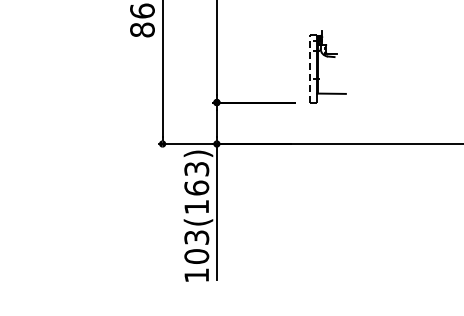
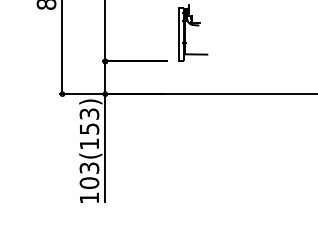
line: (309, 68) -> (178, 34), dashed -> solid
text: (196, 187) -> (89, 128), 103(163) -> 103(153)

